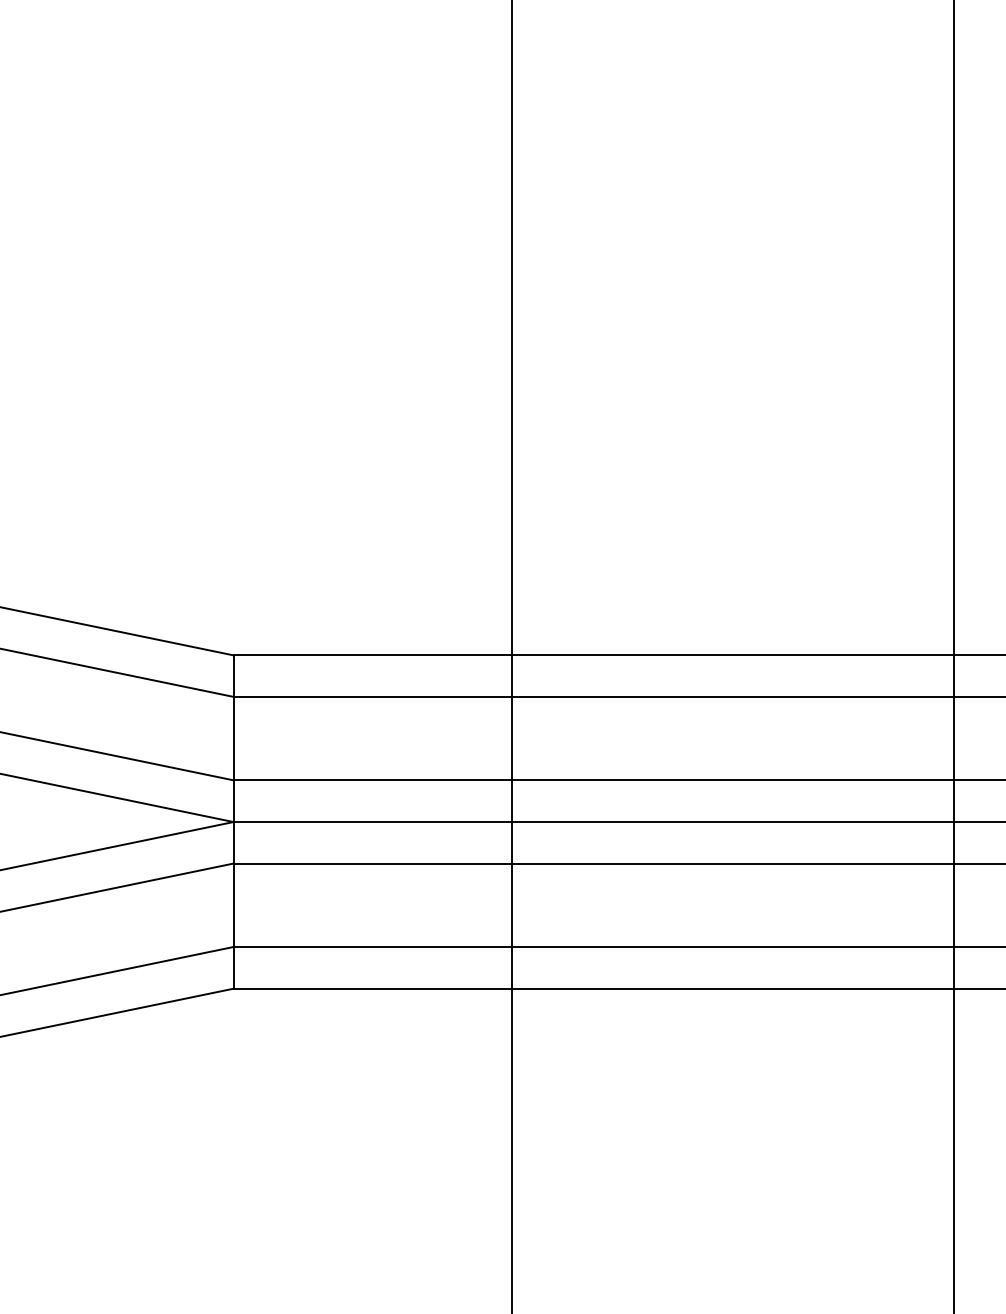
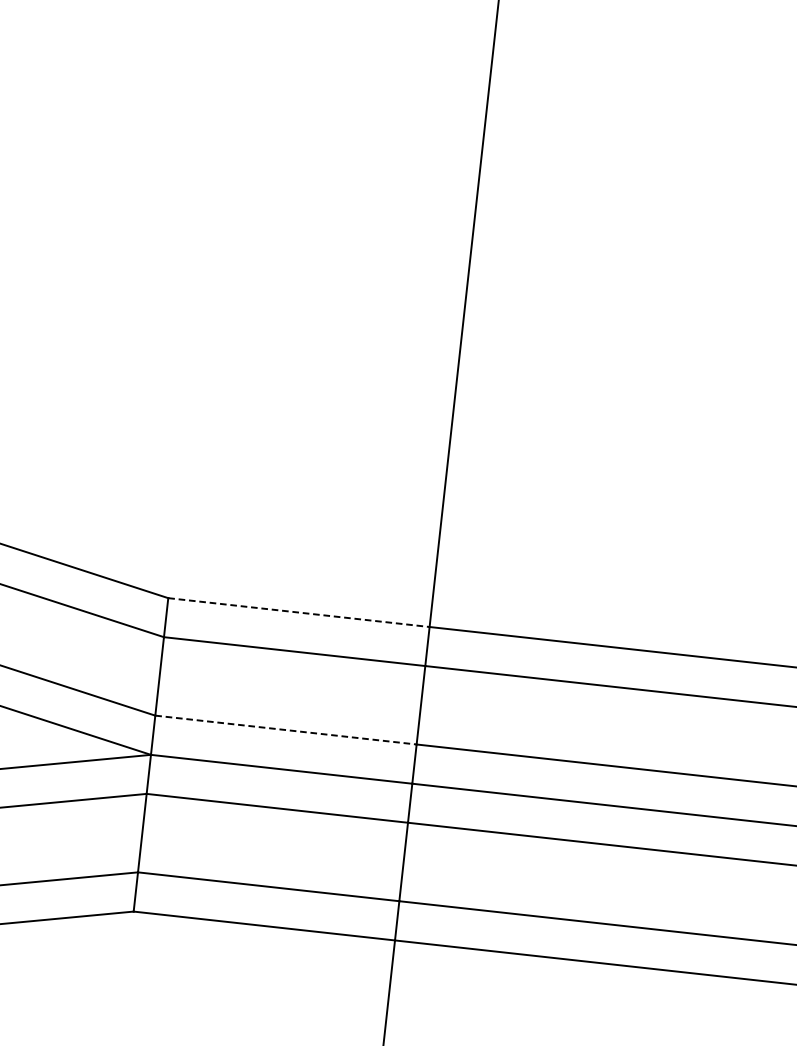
line: (372, 655) -> (298, 612), solid -> dashed
line: (372, 780) -> (285, 730), solid -> dashed

